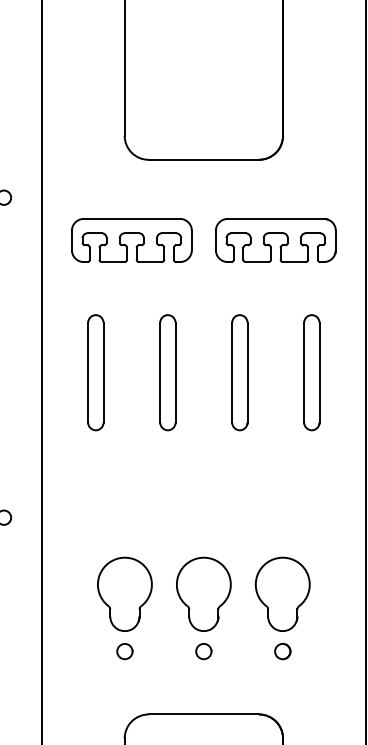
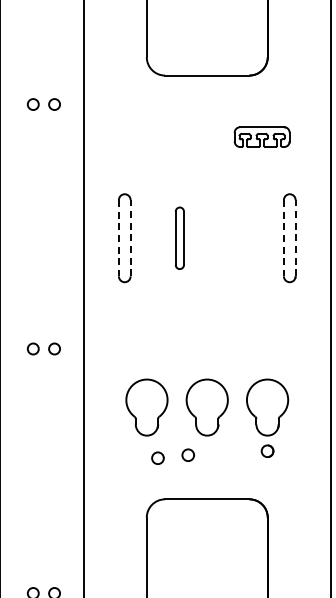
part: (130, 239) -> (151, 136), removed
part: (274, 239) -> (261, 136), size x0.6
line: (103, 371) -> (130, 237), solid -> dashed
line: (319, 371) -> (295, 237), solid -> dashed
line: (87, 373) -> (118, 238), solid -> dashed
part: (167, 373) -> (179, 238), size x0.7
part: (239, 373) -> (234, 238), removed
line: (303, 373) -> (283, 238), solid -> dashed
circle: (124, 650) -> (157, 457), moved
part: (204, 650) -> (188, 454), moved

